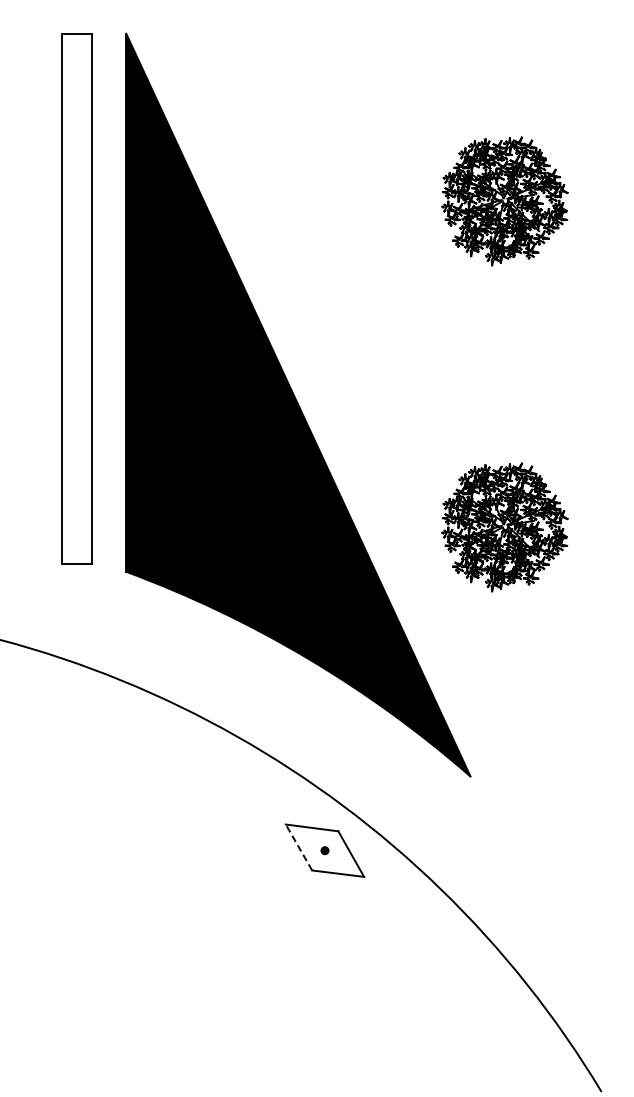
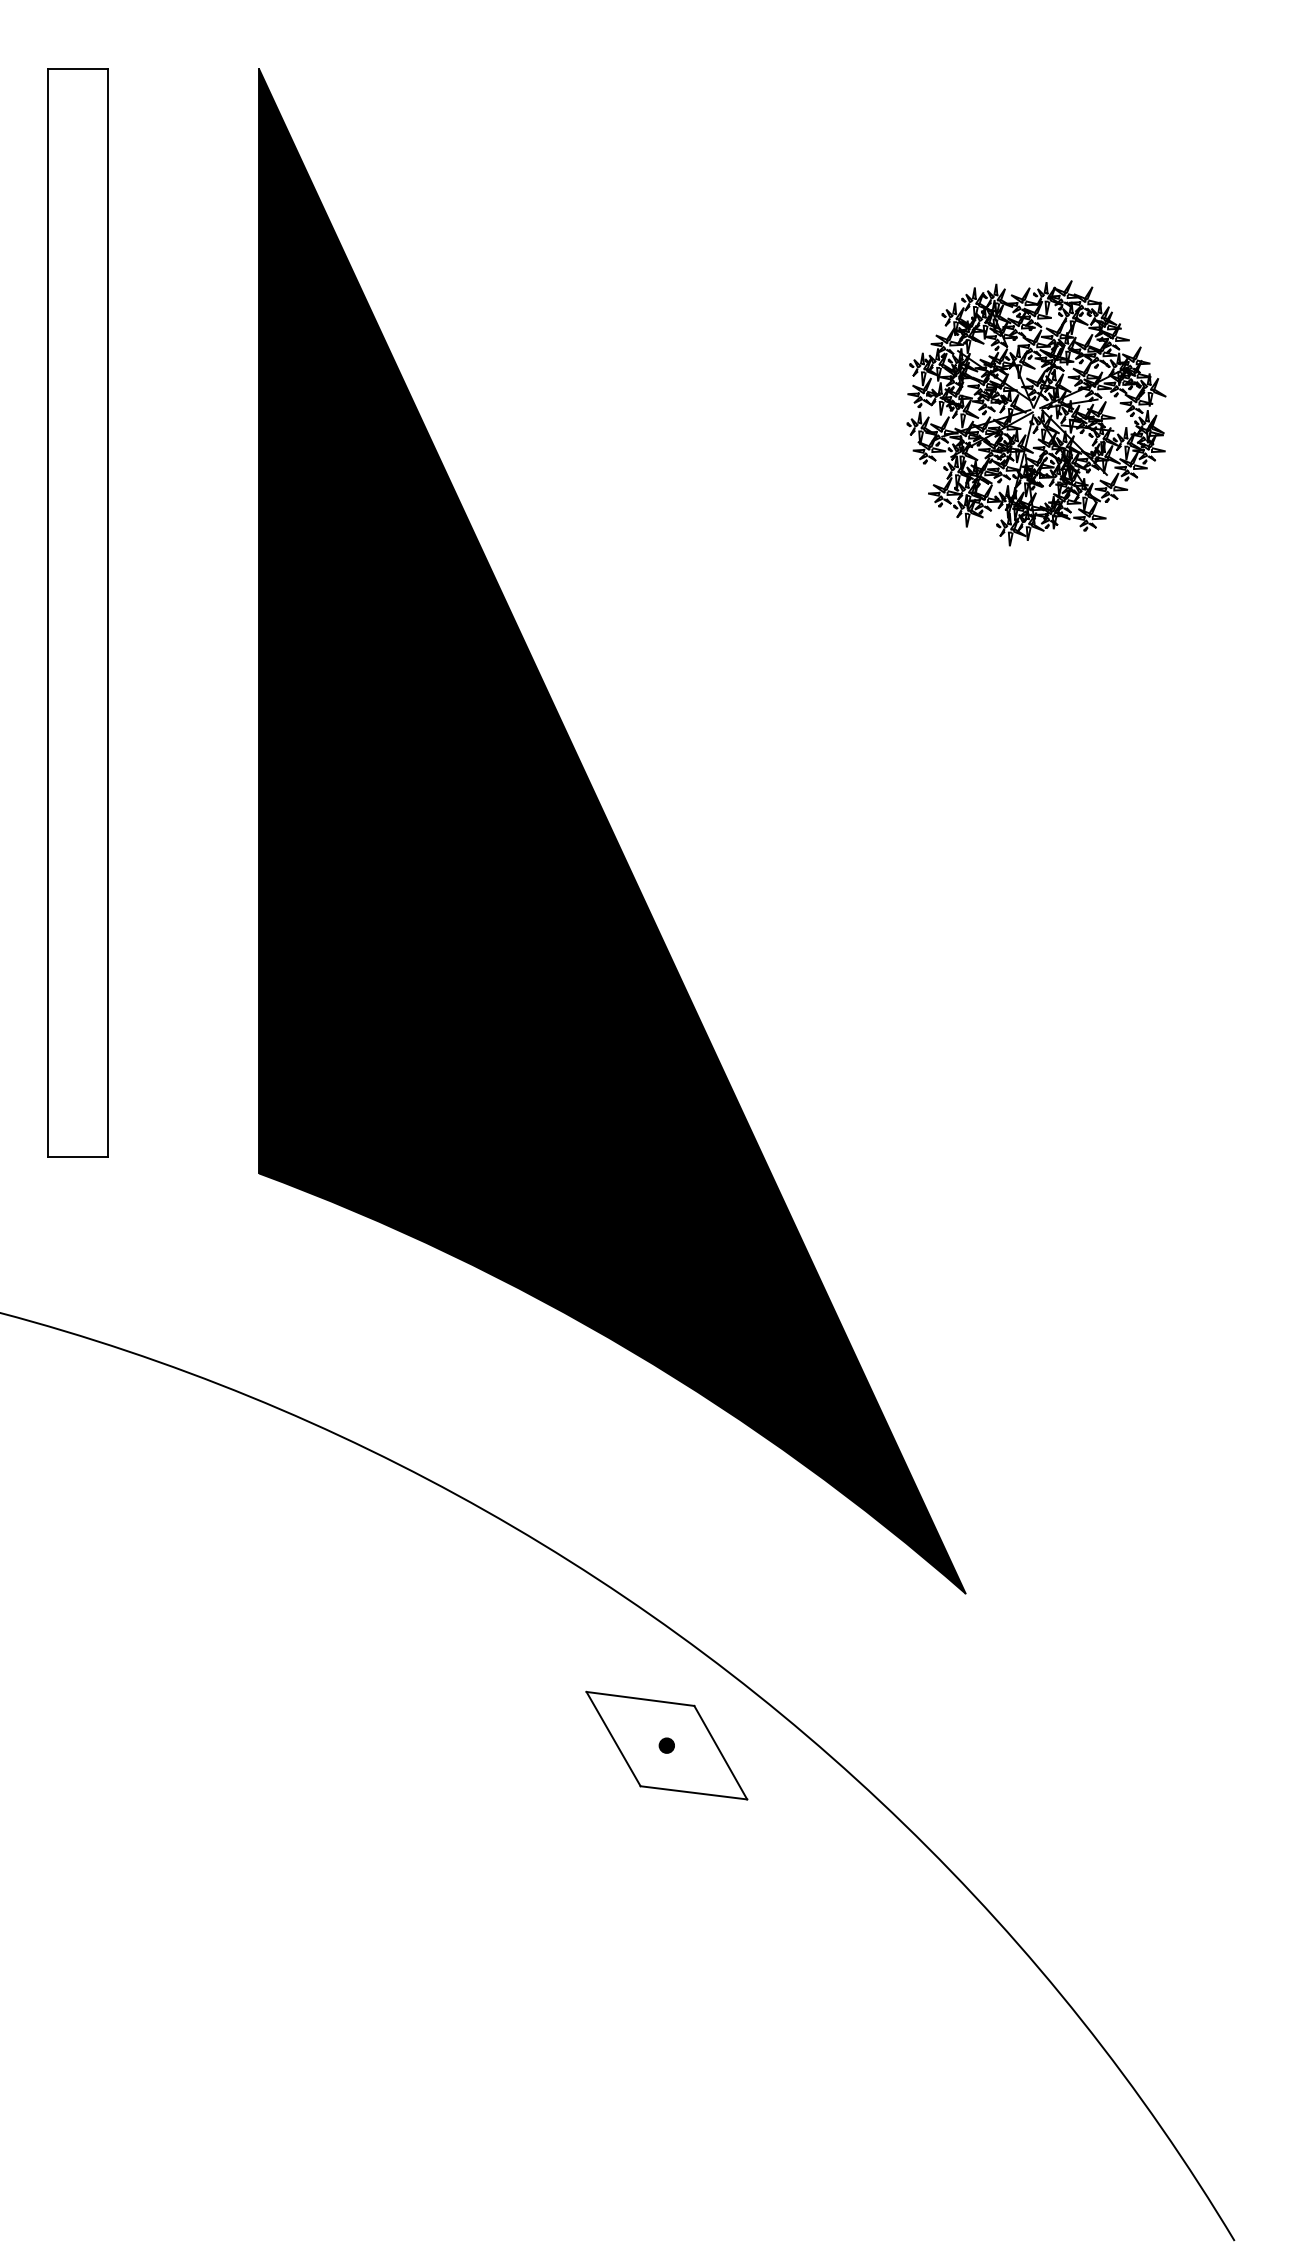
part: (76, 298) -> (76, 612), moved
part: (504, 527) -> (1035, 1082), removed
line: (298, 847) -> (612, 1739), dashed -> solid

